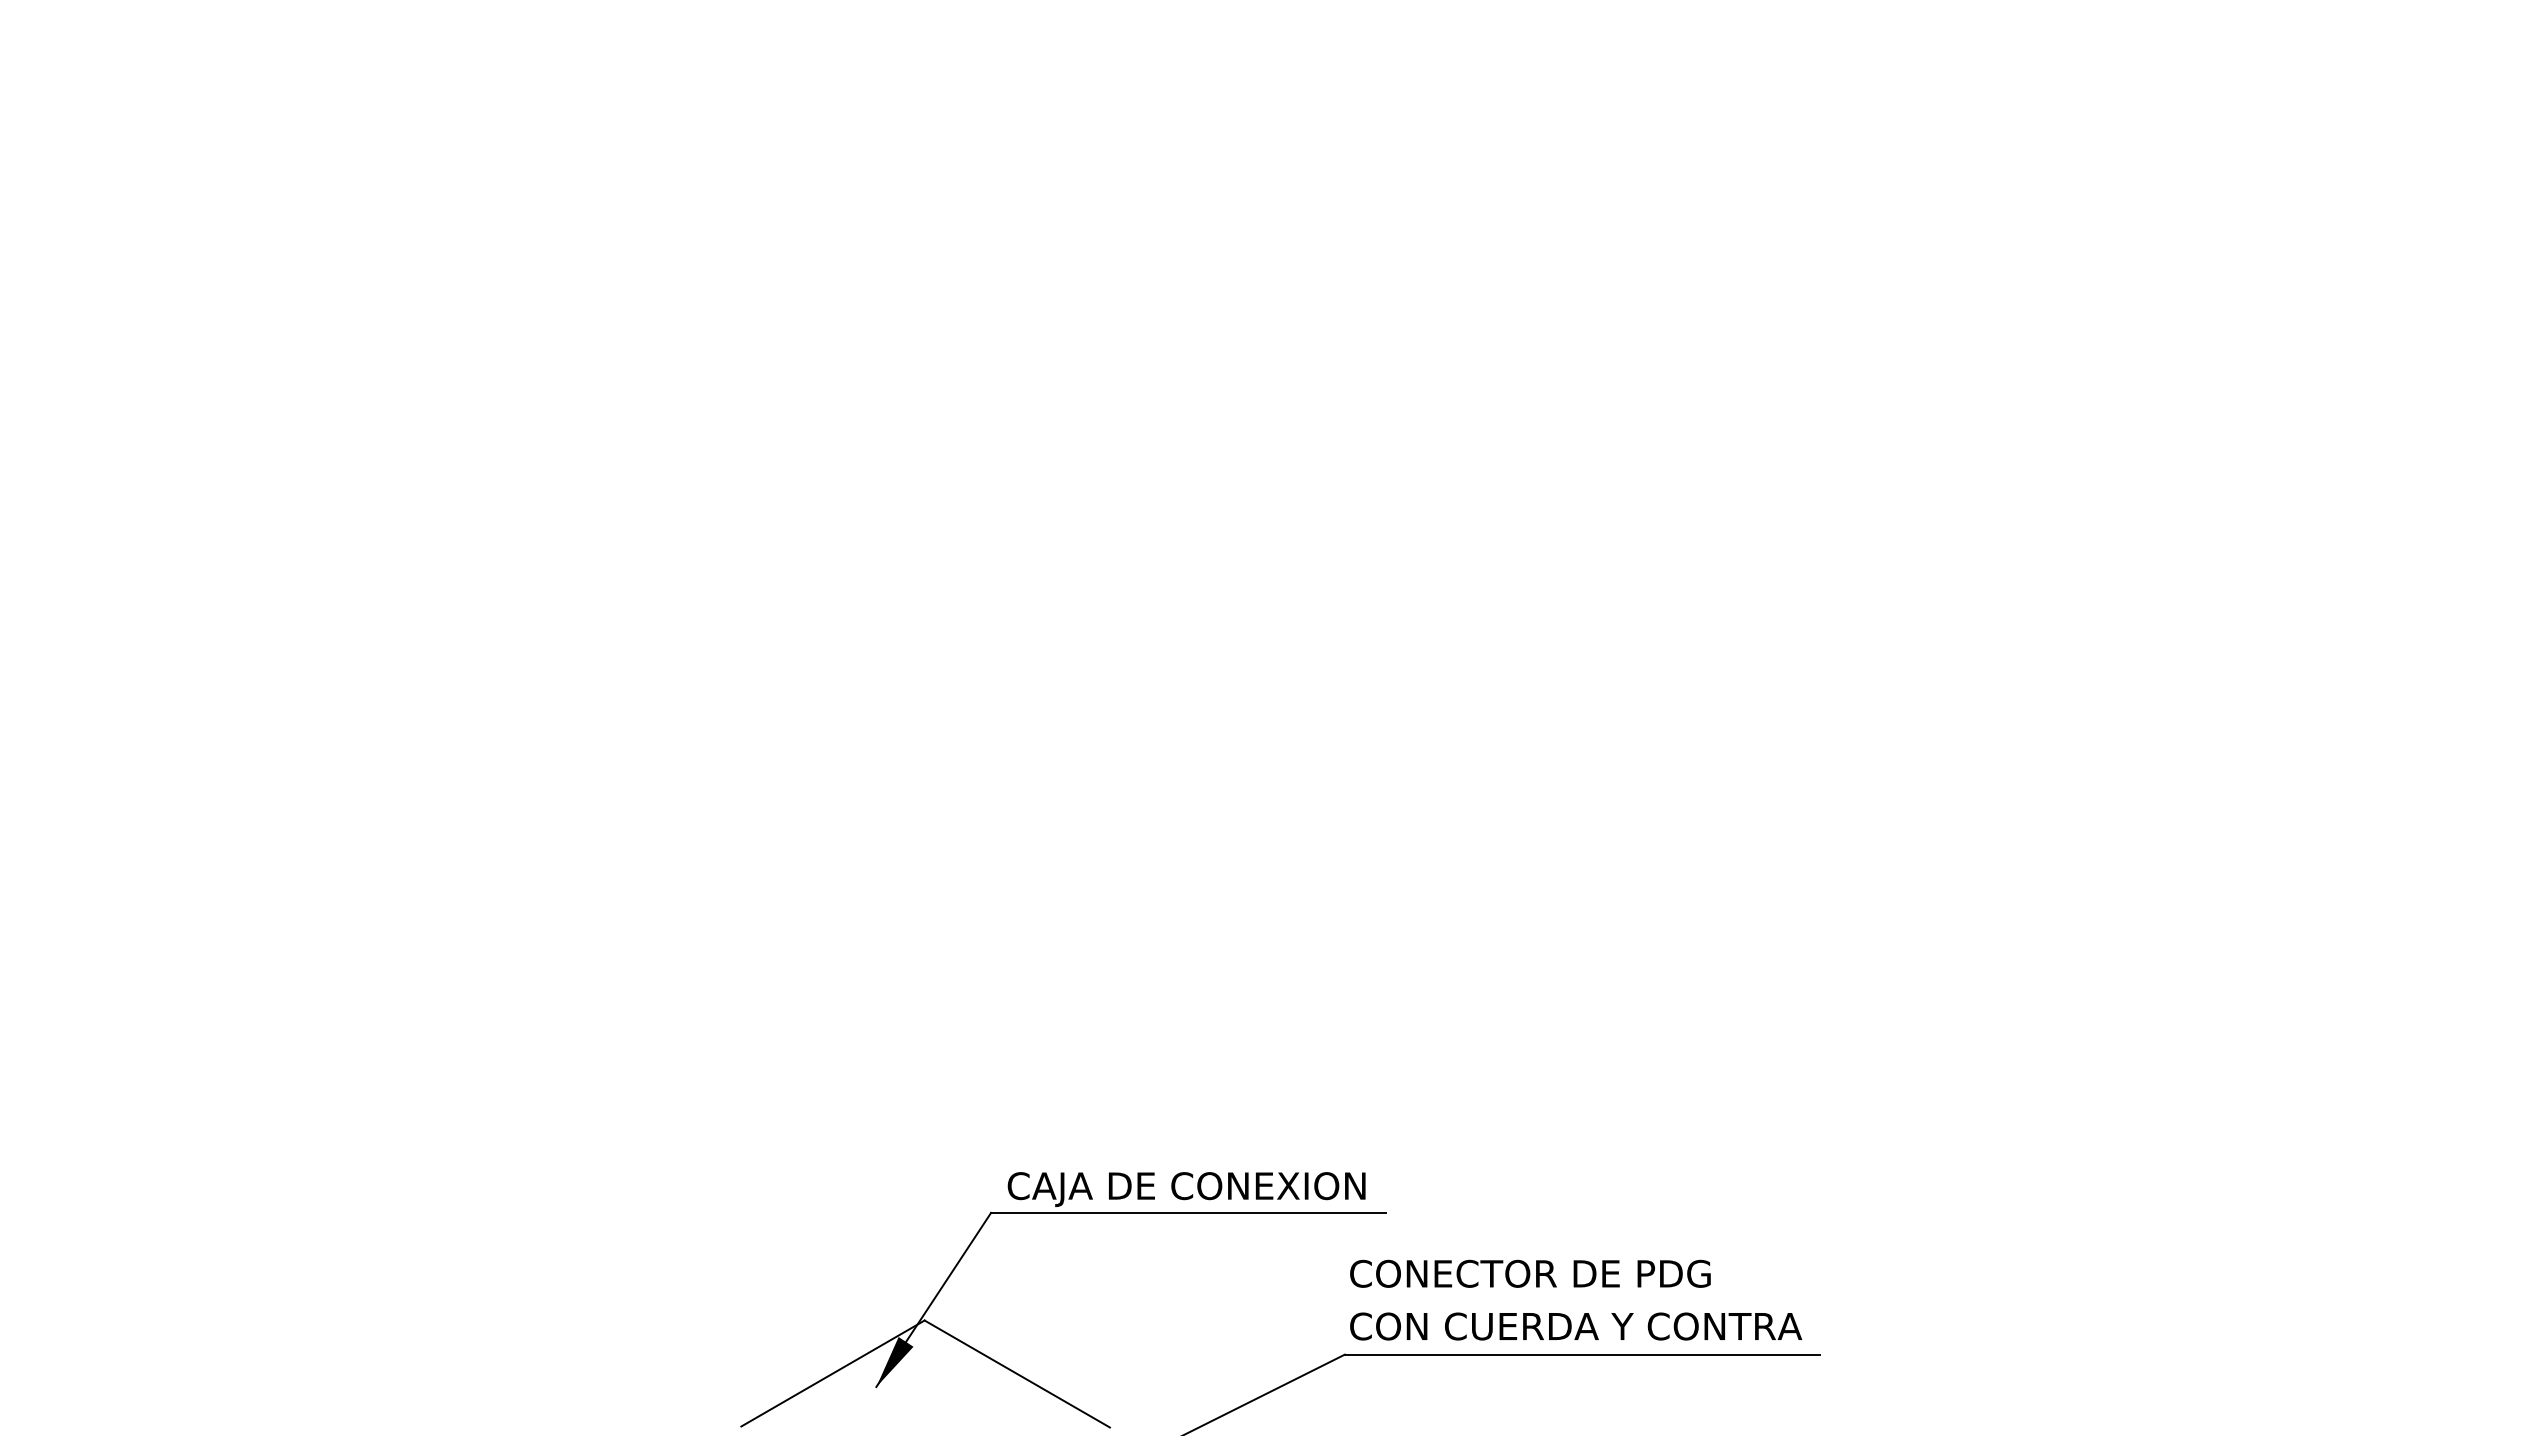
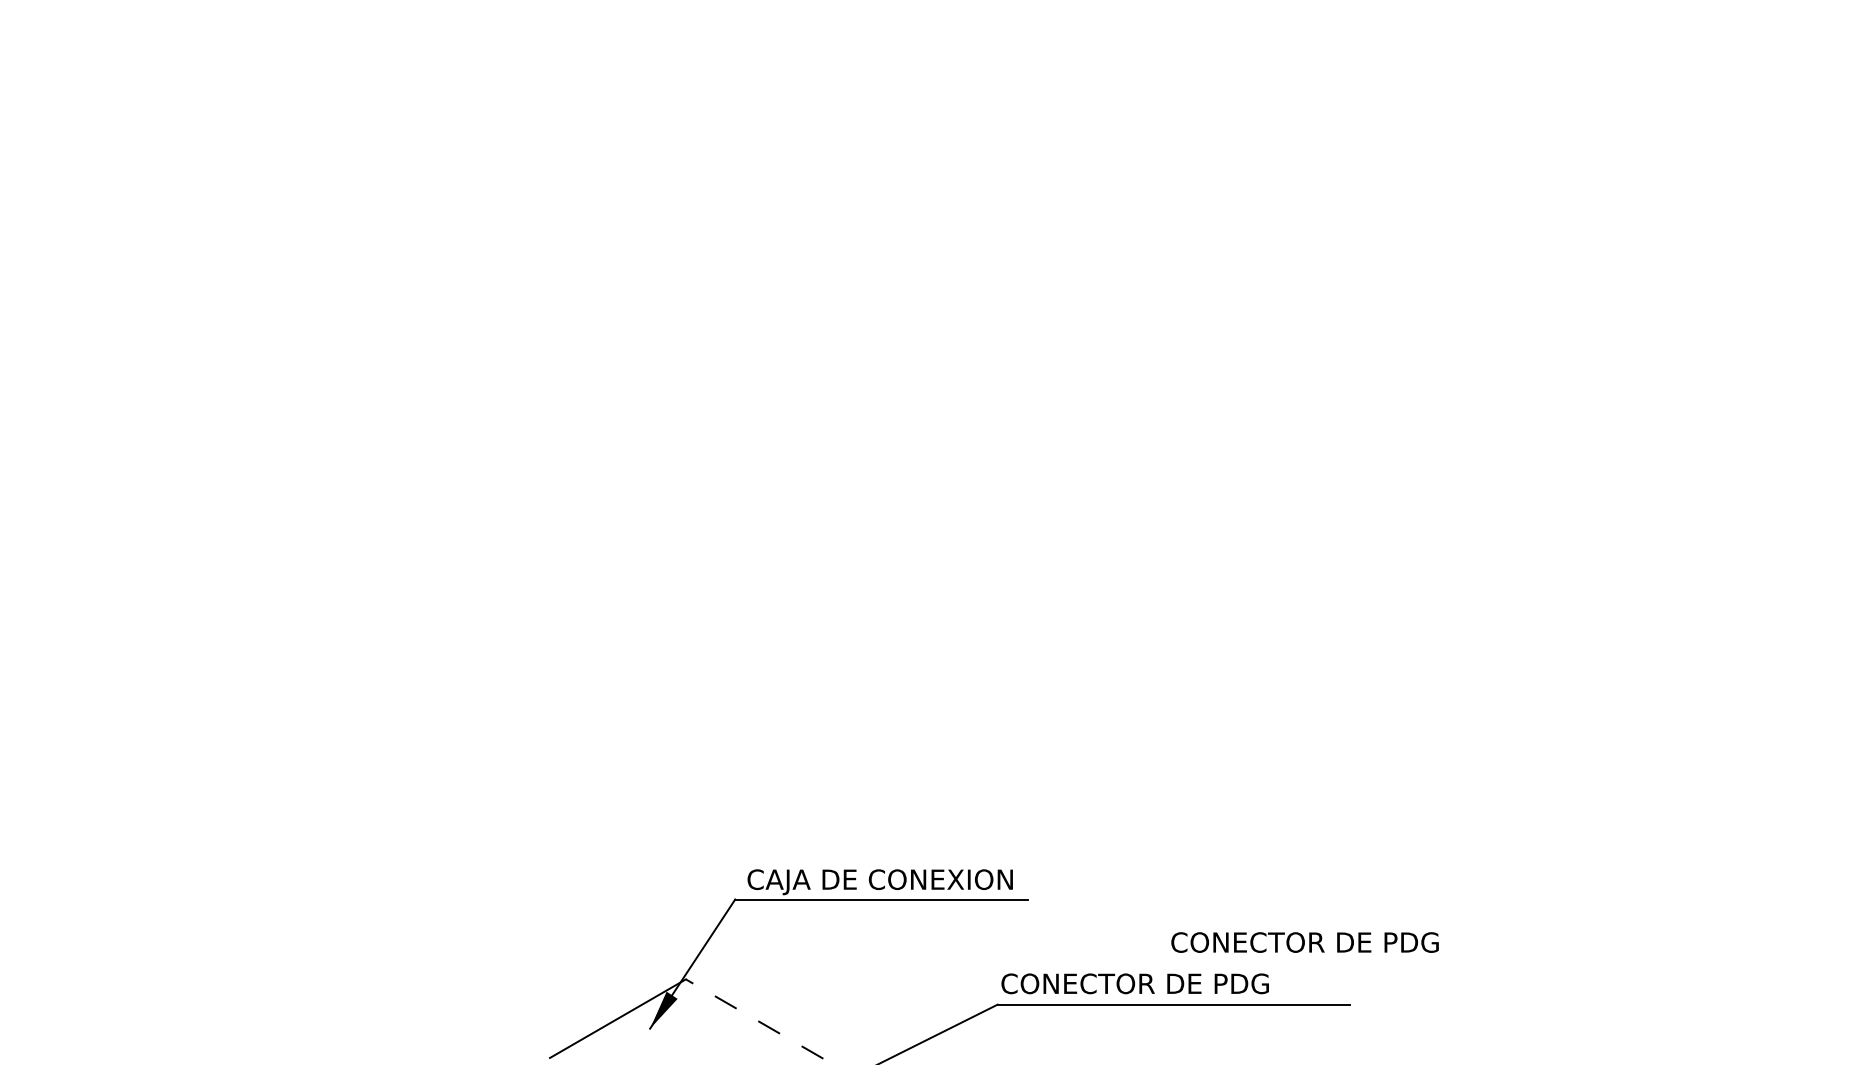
text: (1530, 1273) -> (1305, 942), moved
text: (1618, 1326) -> (1200, 983), CON CUERDA Y CONTRA -> CONECTOR DE PDG
line: (1017, 1374) -> (754, 1019), solid -> dashed

